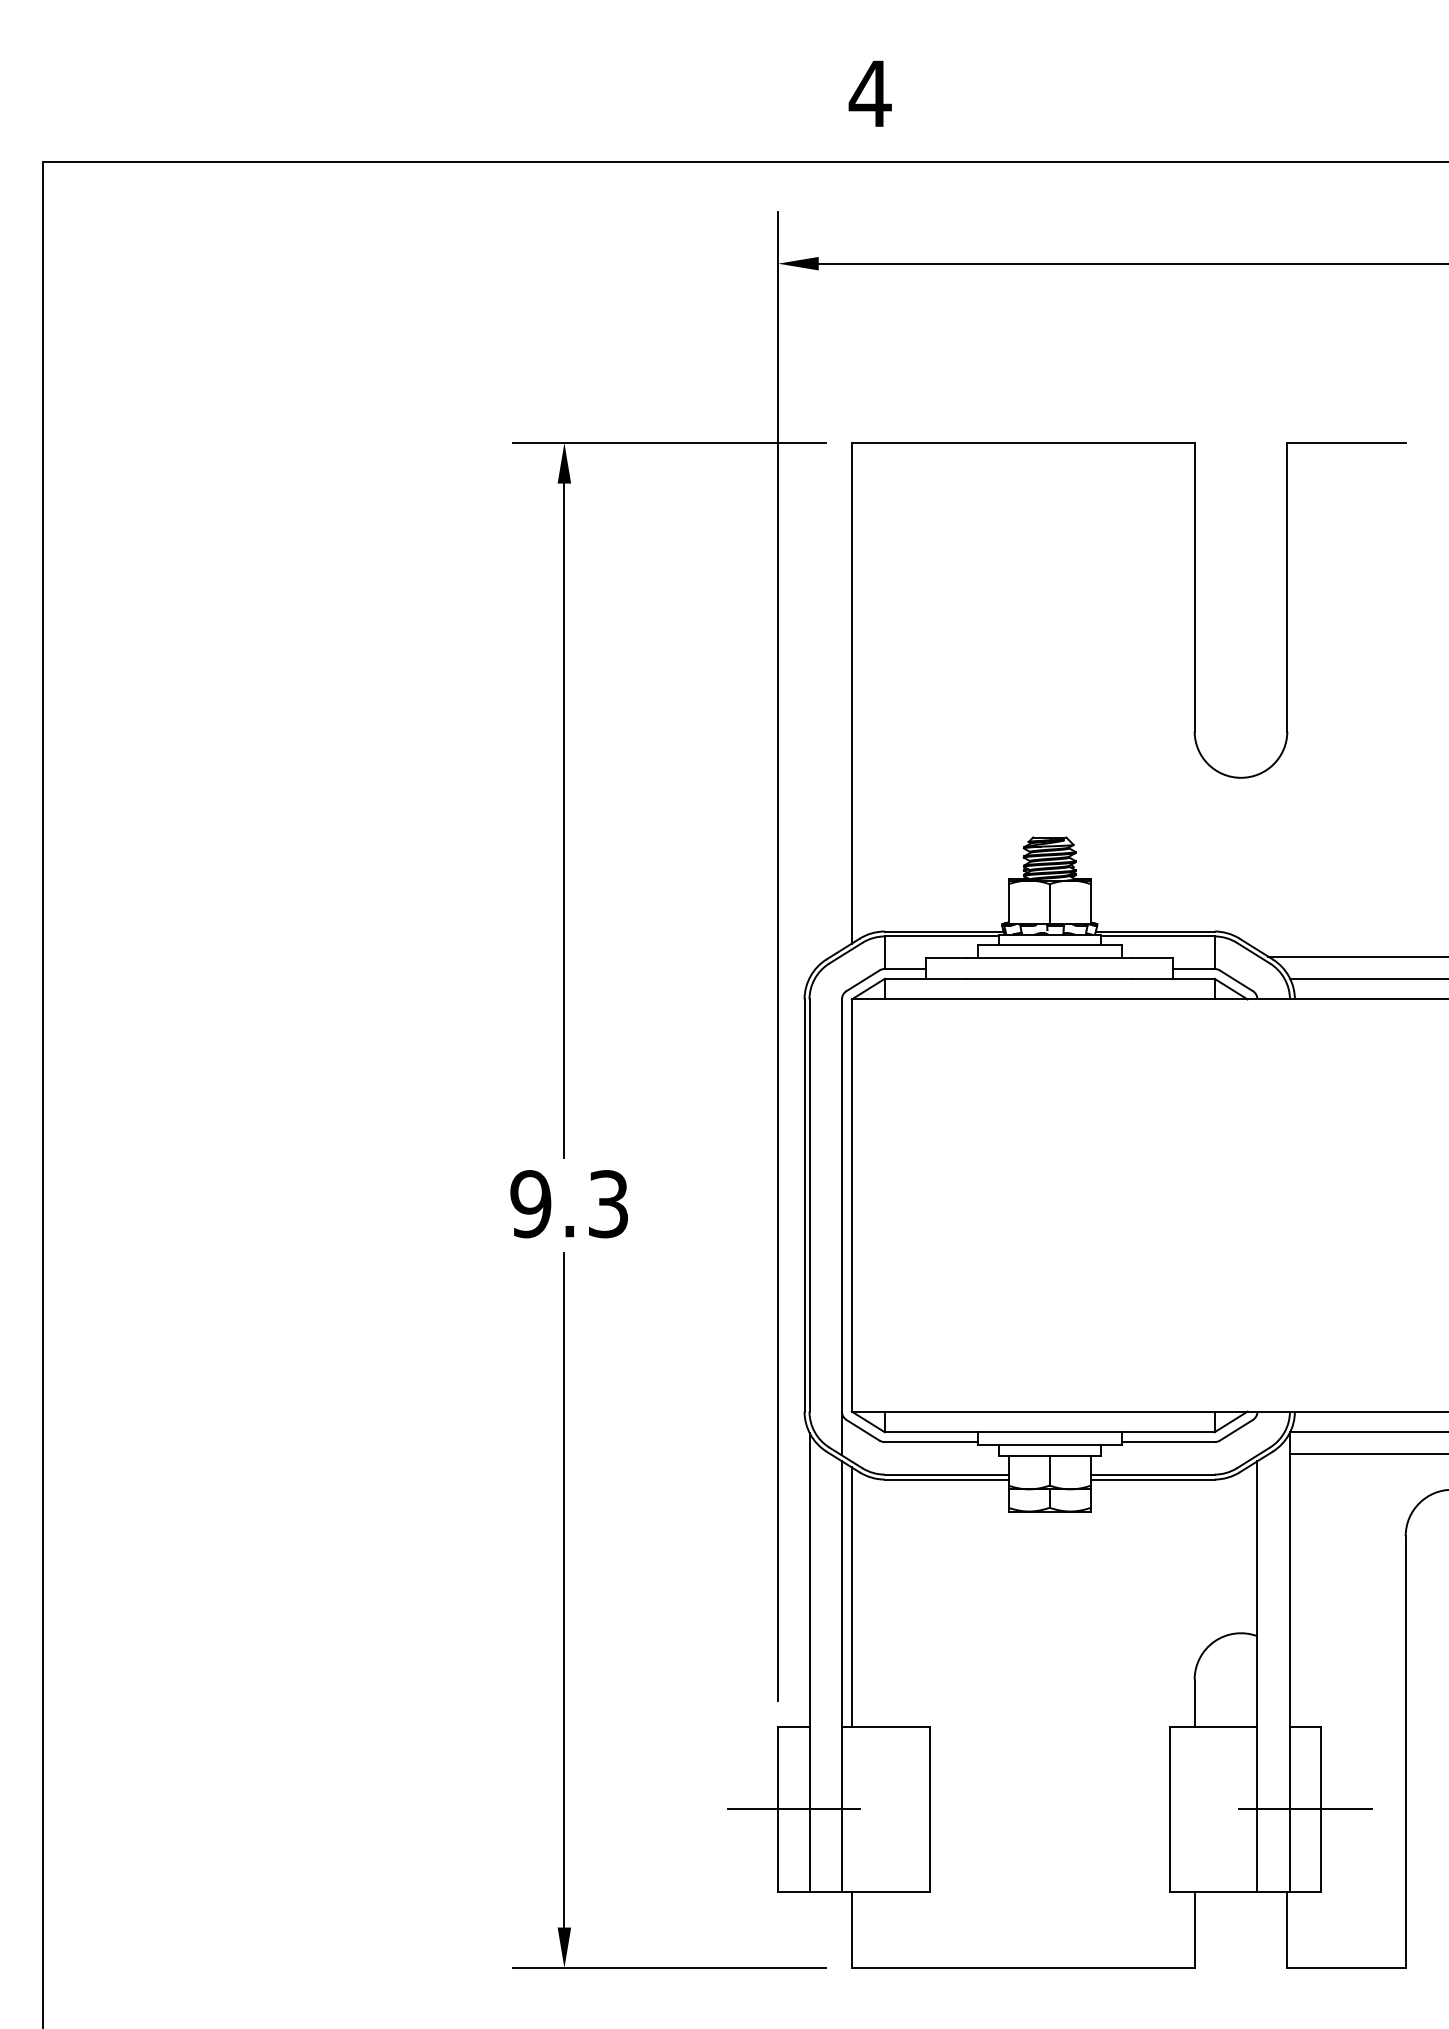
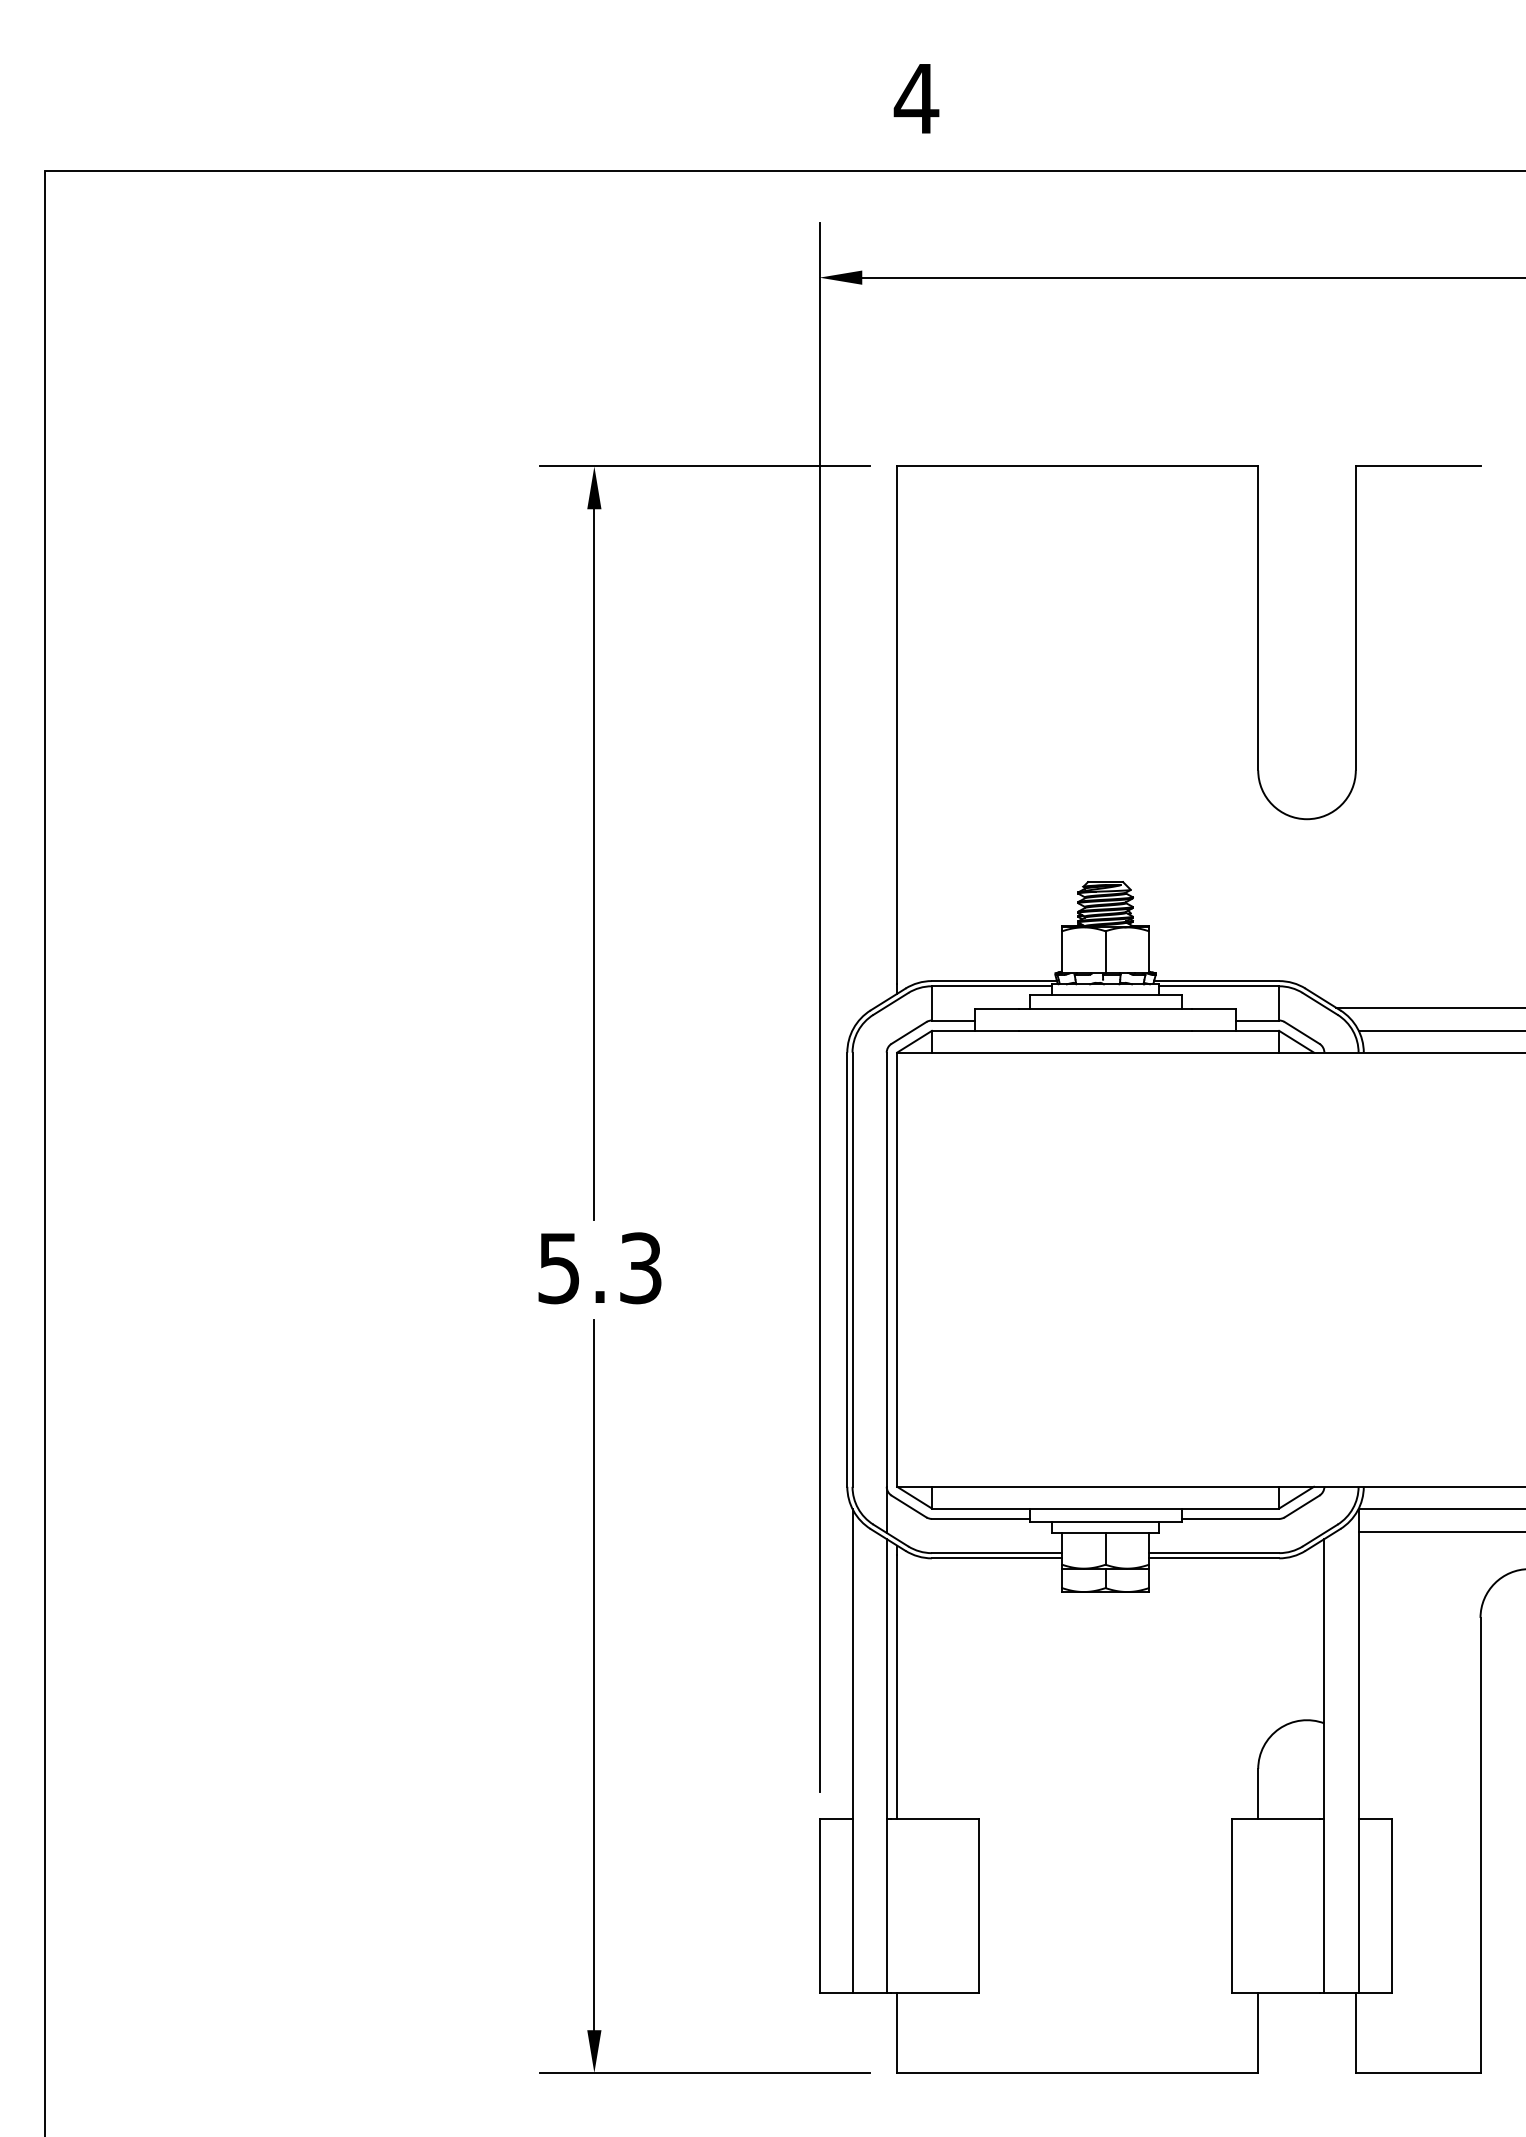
text: (530, 1204) -> (558, 1268), 9.3 -> 5.3
line: (793, 1809) -> (835, 1905), removed
line: (1305, 1809) -> (1374, 1905), removed

